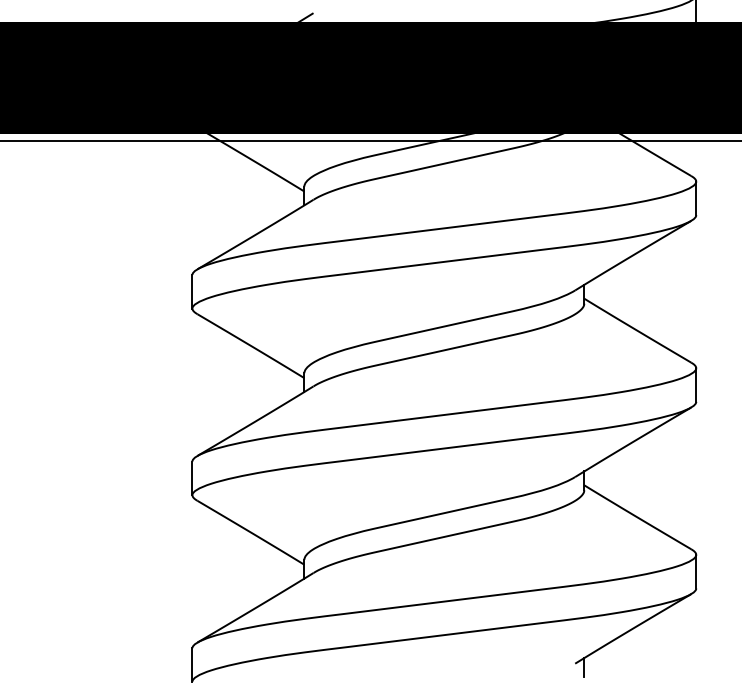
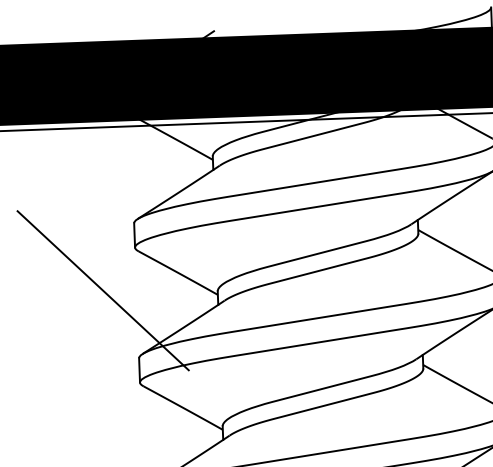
hatch: (146, 366) -> (103, 290), added

